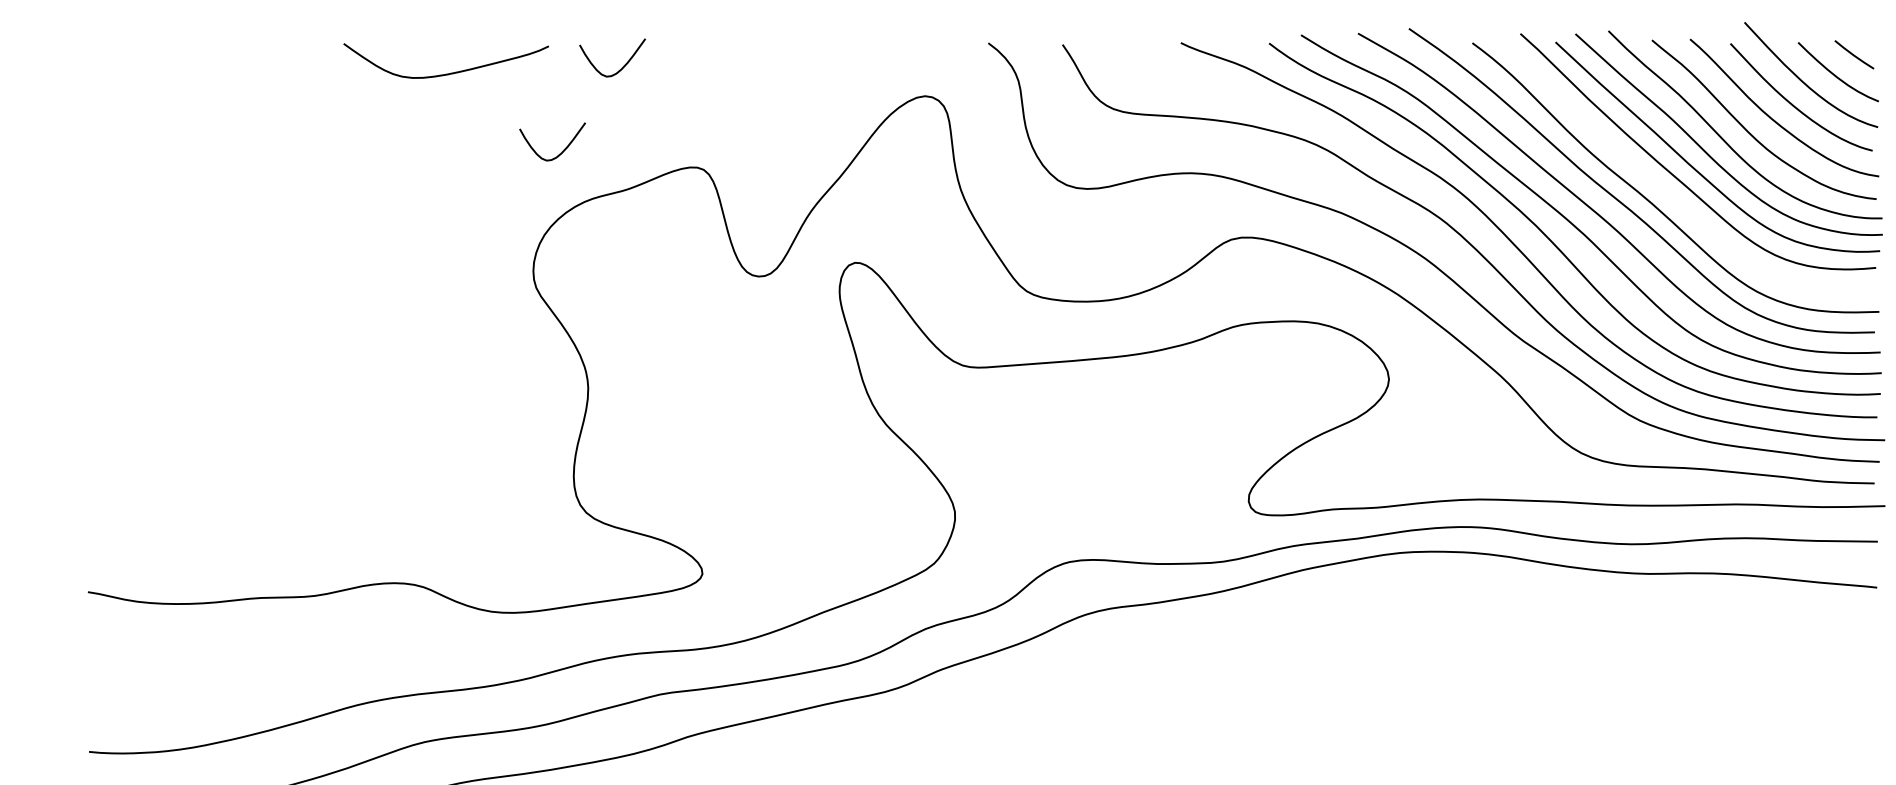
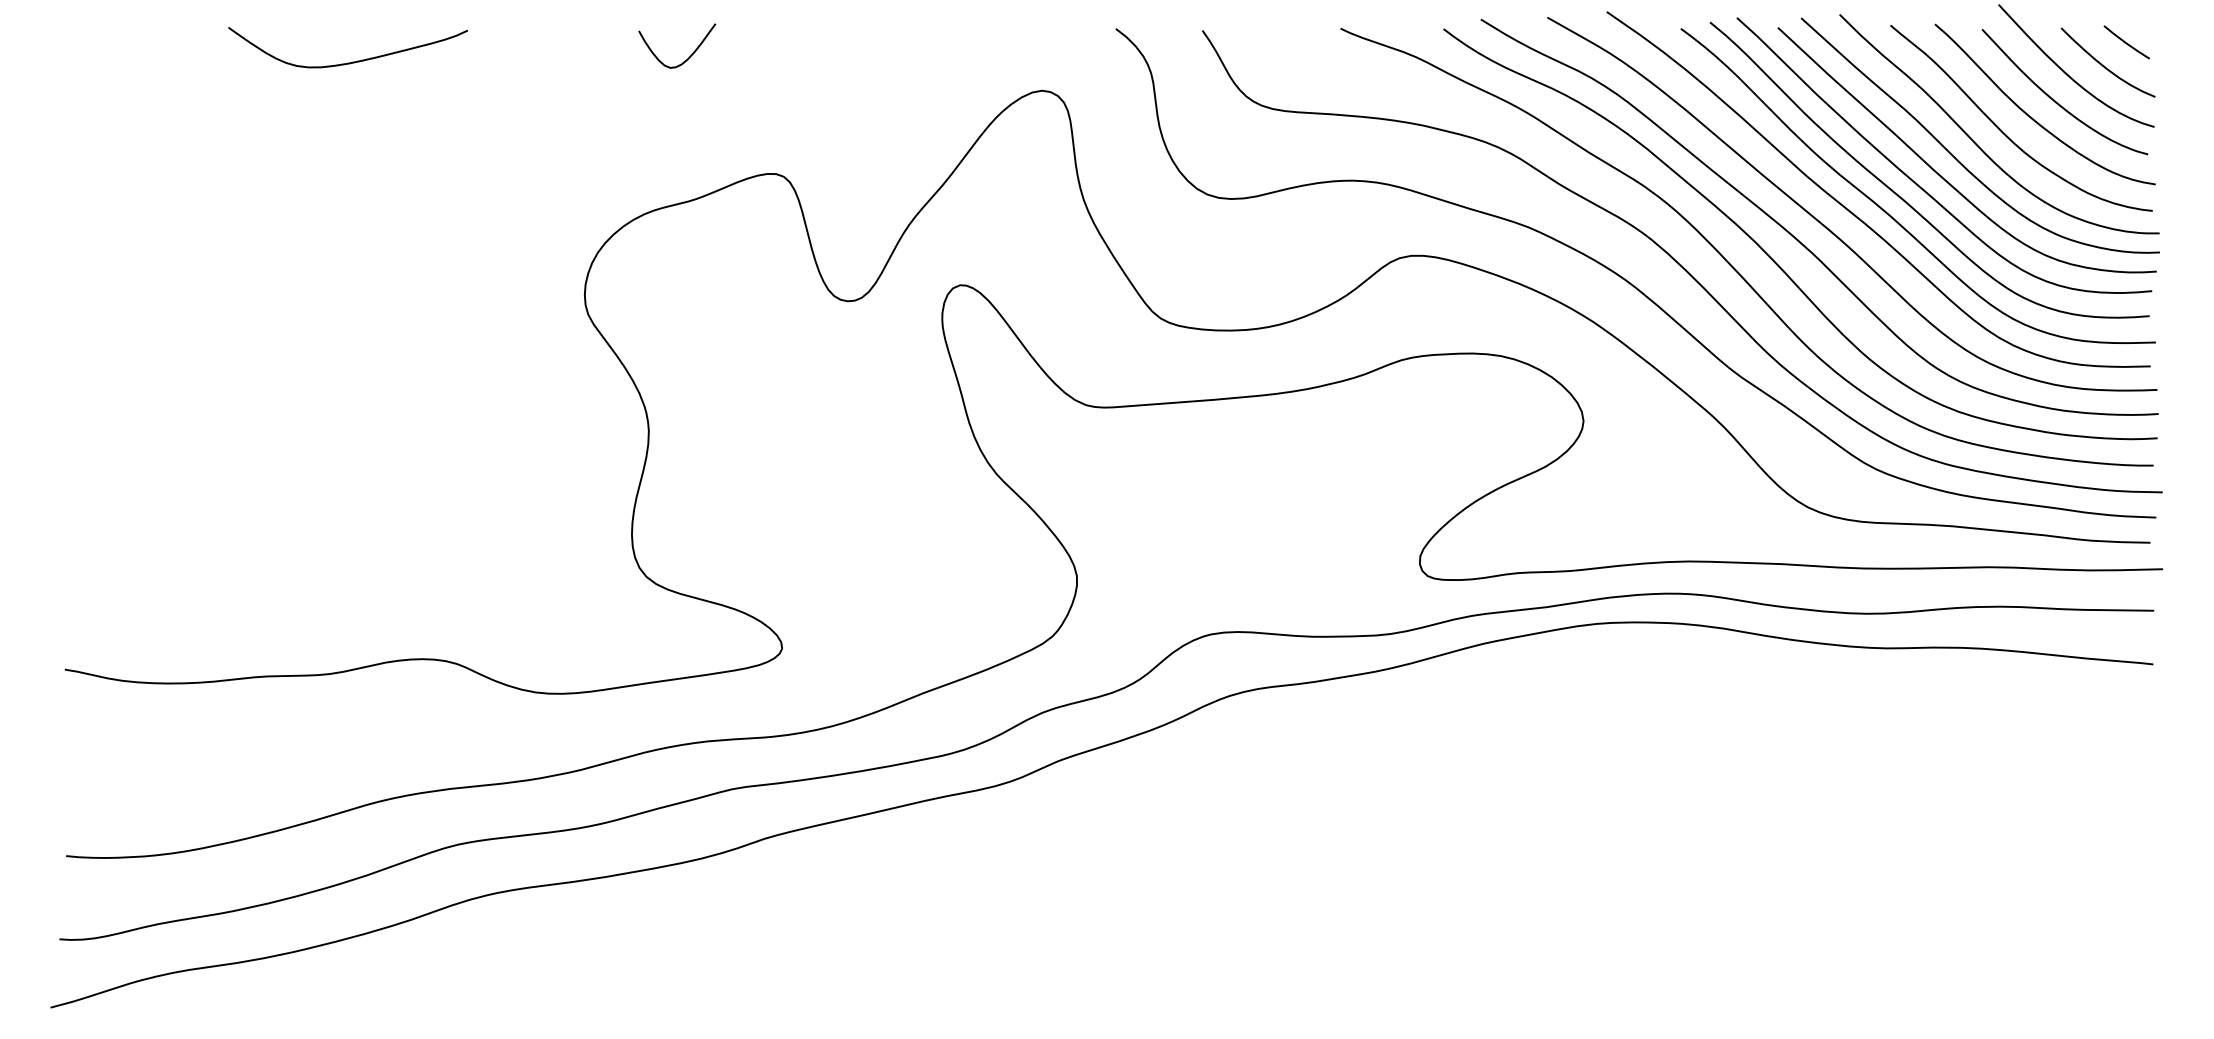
curve: (450, 72) -> (352, 61), moved
curve: (564, 148) -> (621, 151), removed
curve: (1663, 188) -> (1903, 198), added

